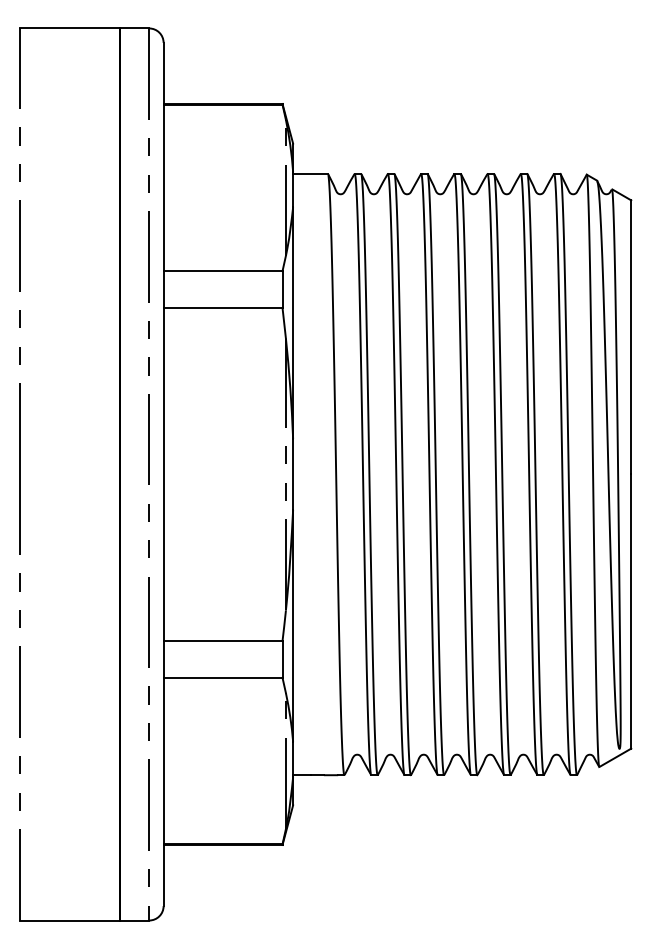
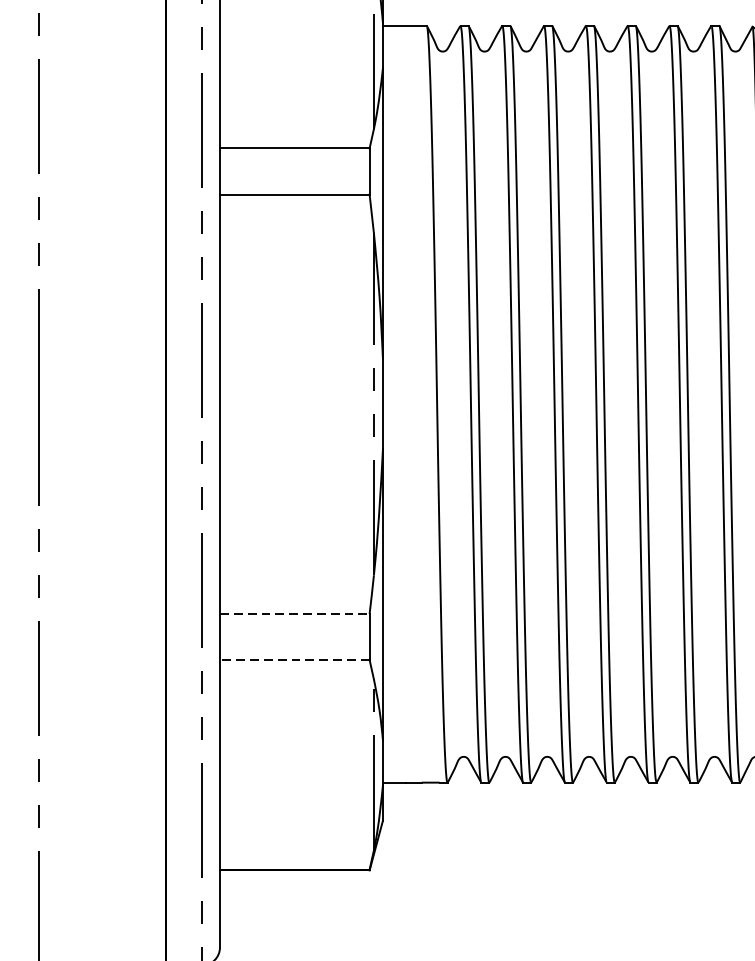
line: (223, 641) -> (295, 614), solid -> dashed
line: (222, 677) -> (294, 659), solid -> dashed

